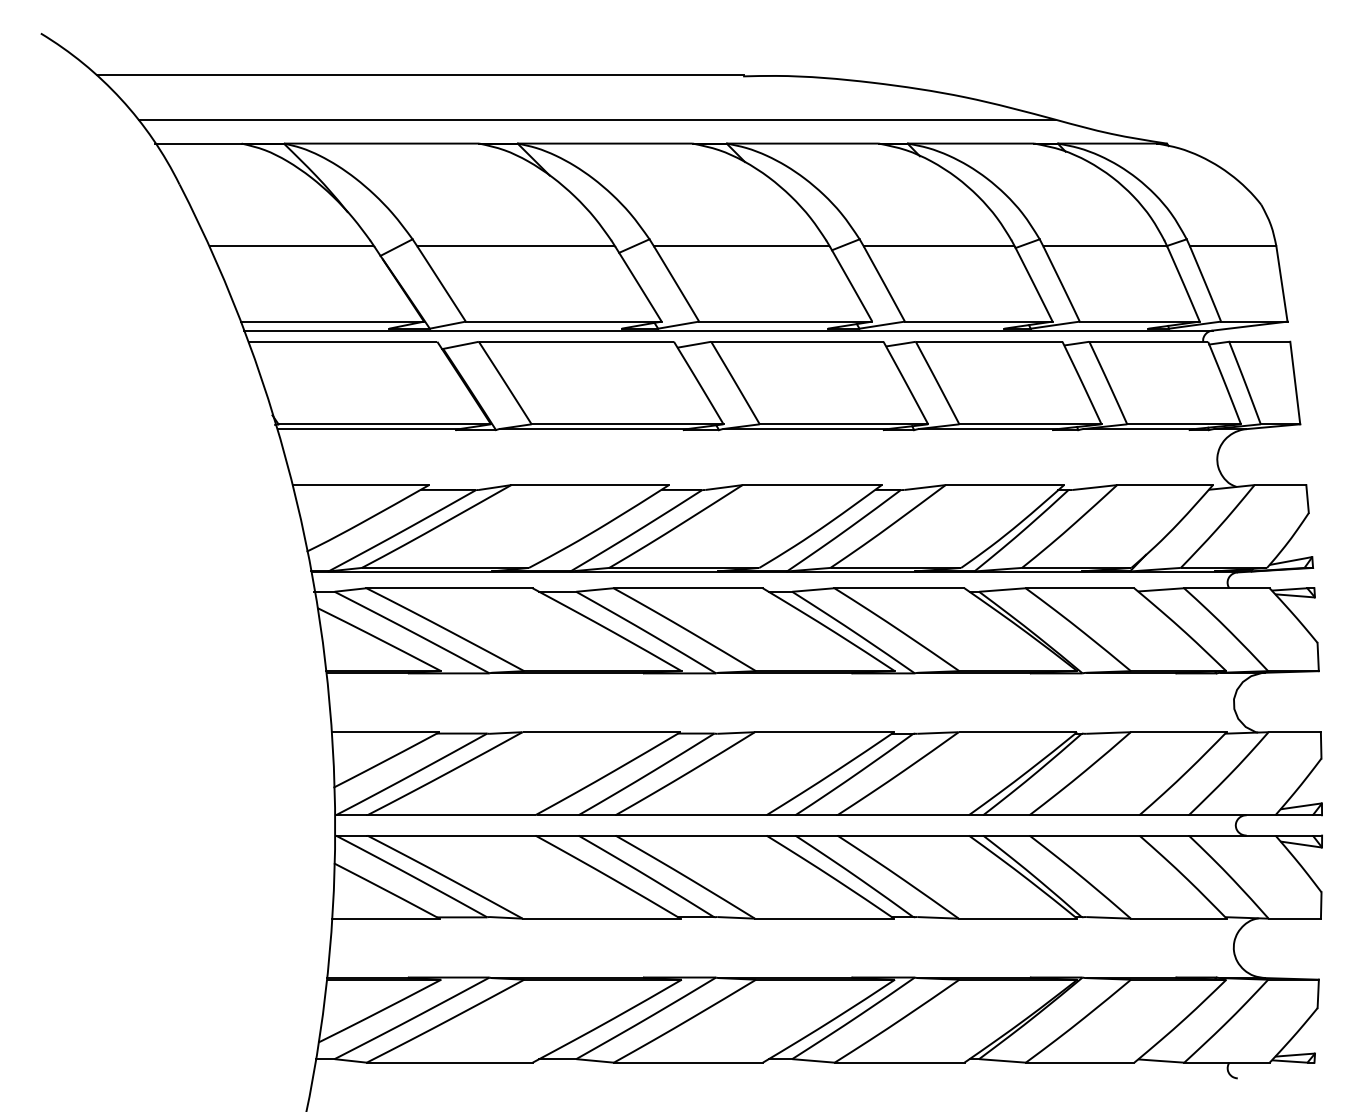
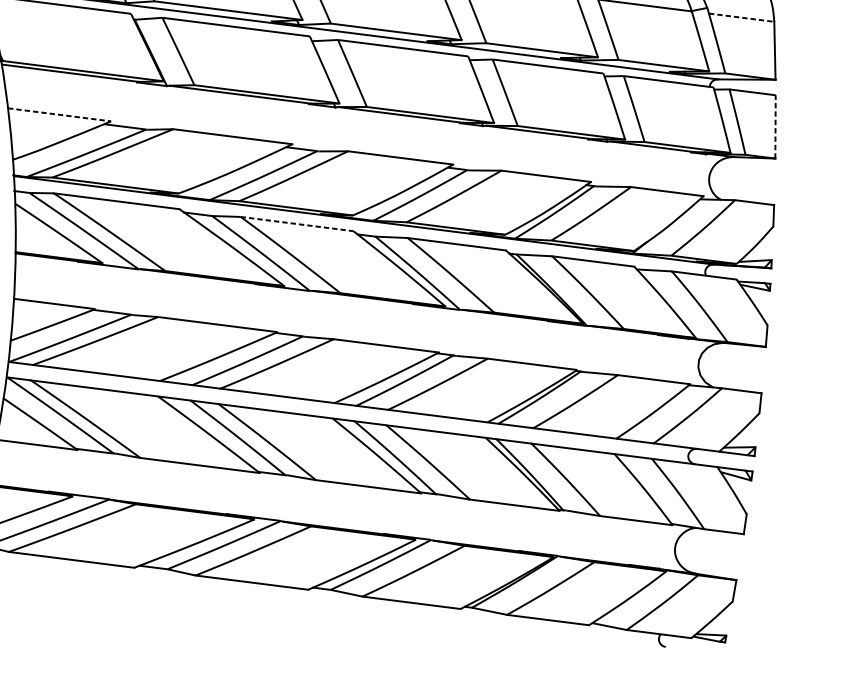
line: (1233, 246) -> (741, 17), solid -> dashed
line: (1295, 383) -> (775, 127), solid -> dashed
line: (361, 485) -> (60, 115), solid -> dashed
line: (688, 588) -> (297, 224), solid -> dashed

